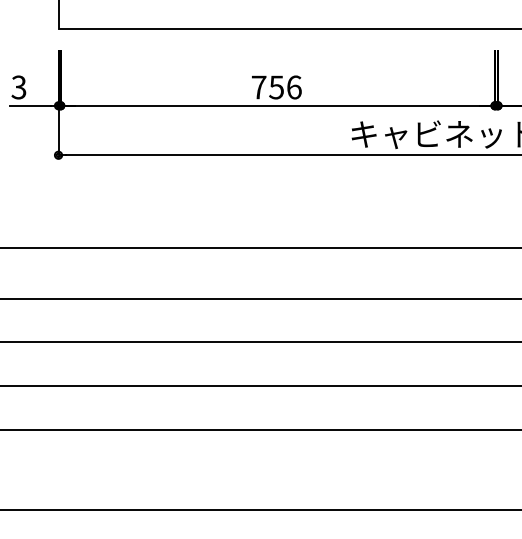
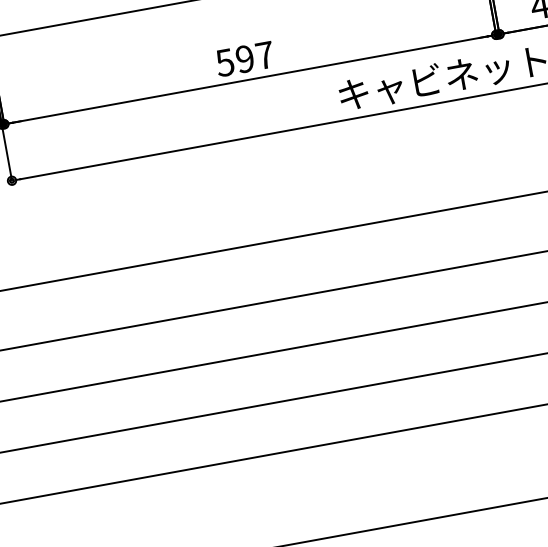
text: (276, 87) -> (244, 59), 756 -> 597

